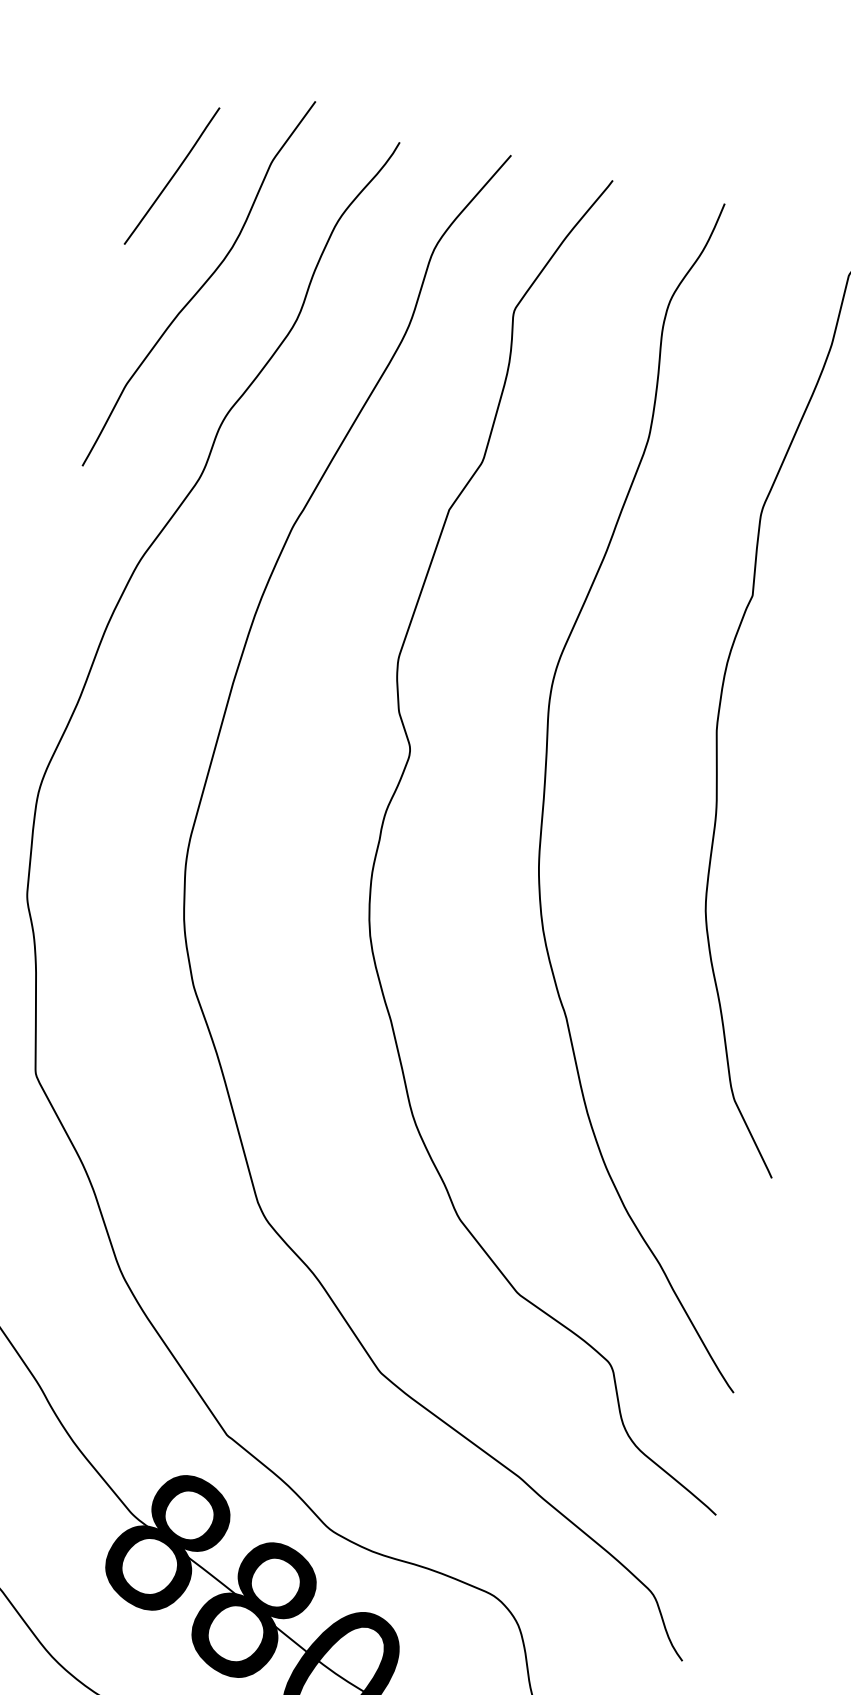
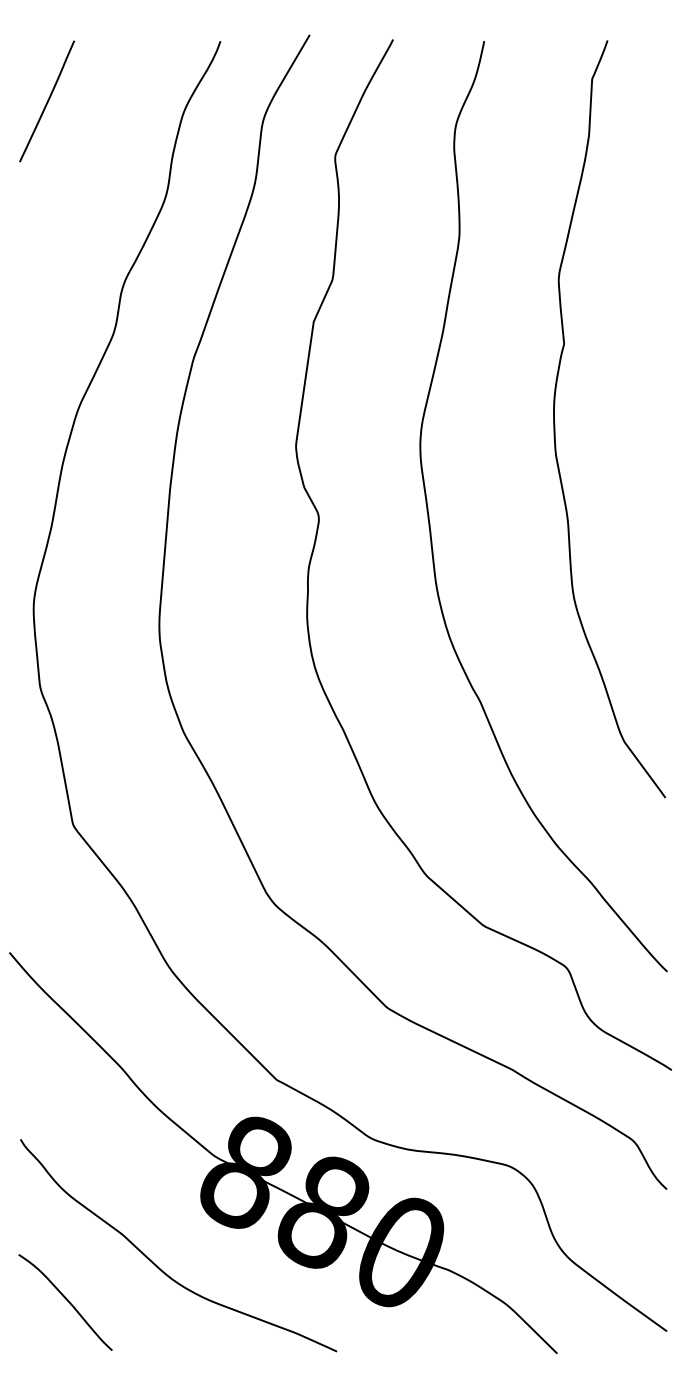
curve: (201, 285) -> (86, 182), removed

